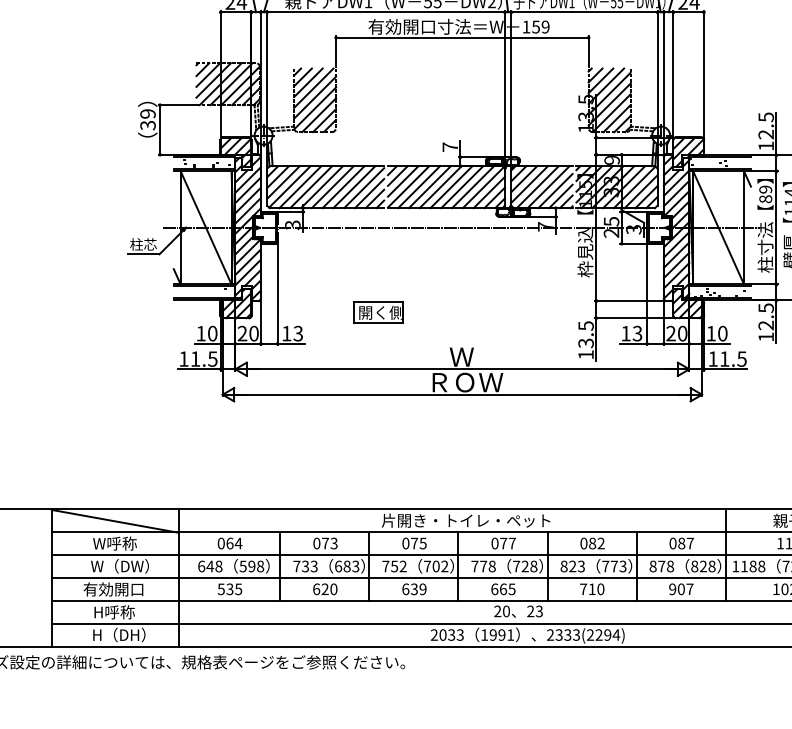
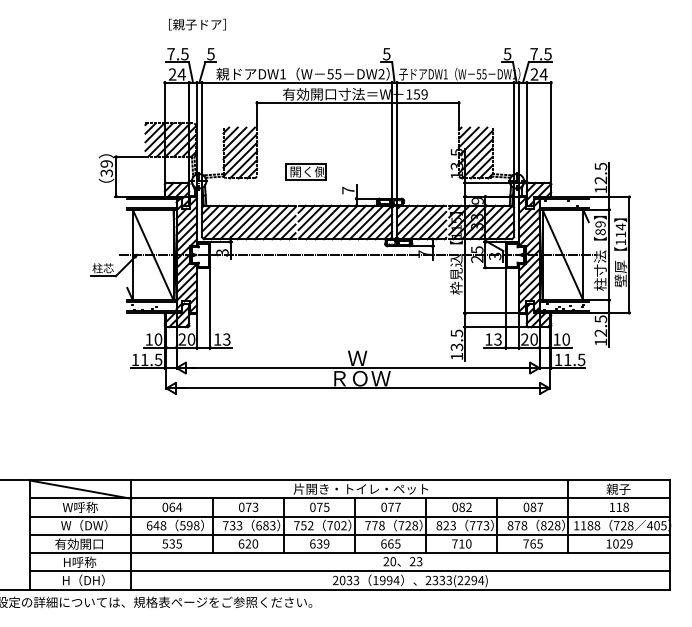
part: (377, 312) -> (305, 171), moved
text: (680, 588) -> (532, 543), 907 -> 765
text: (510, 635) -> (396, 580), 1991 -> 1994

